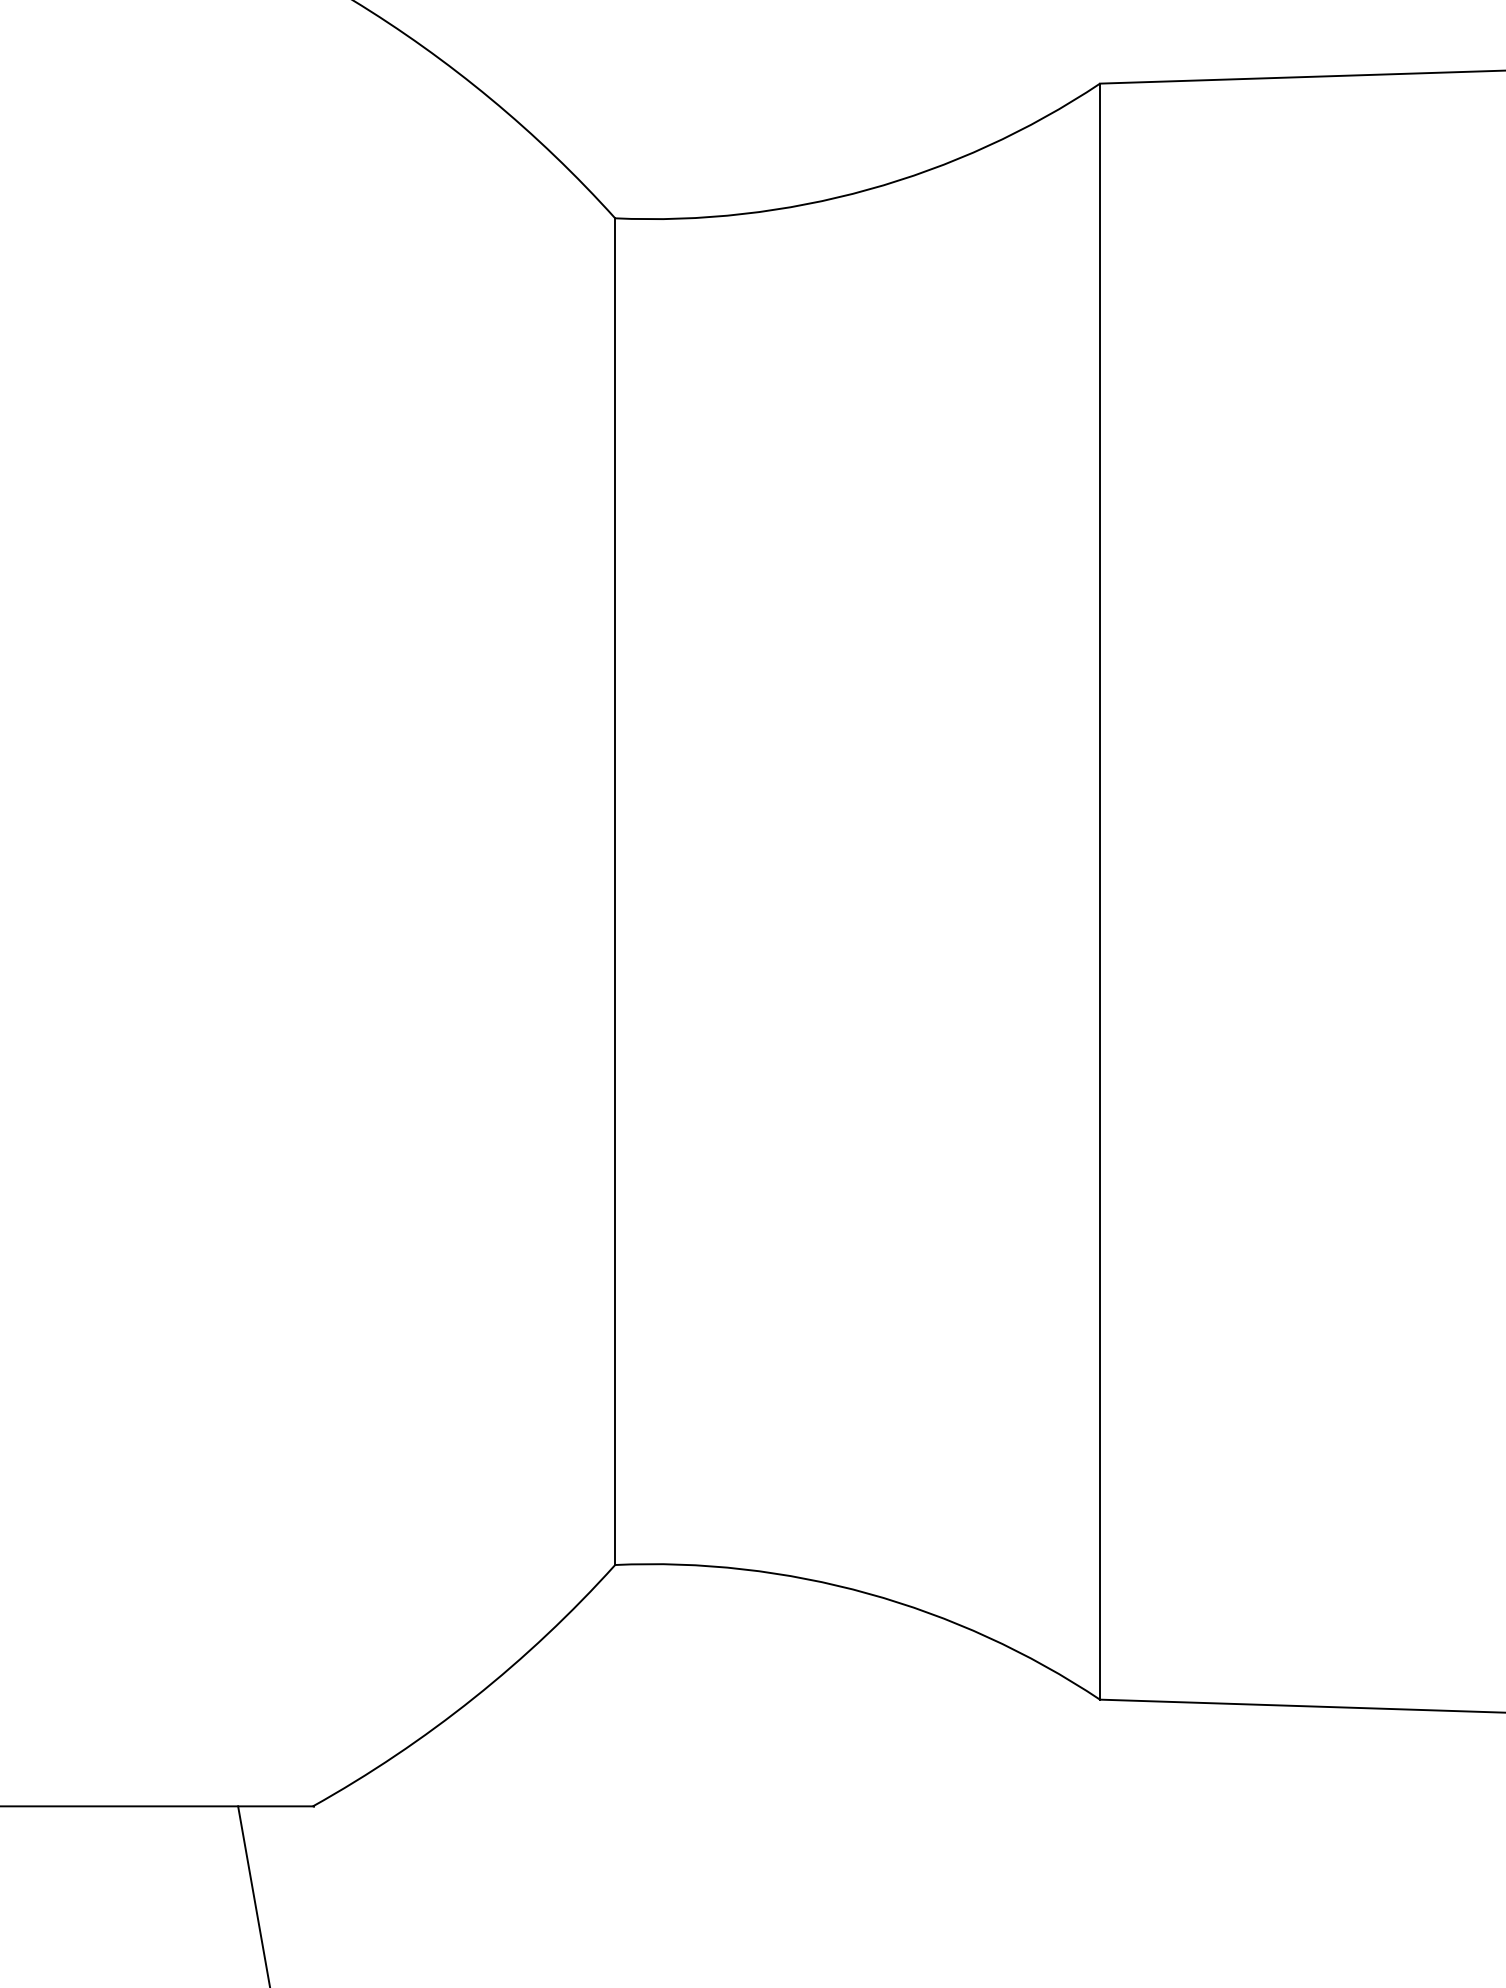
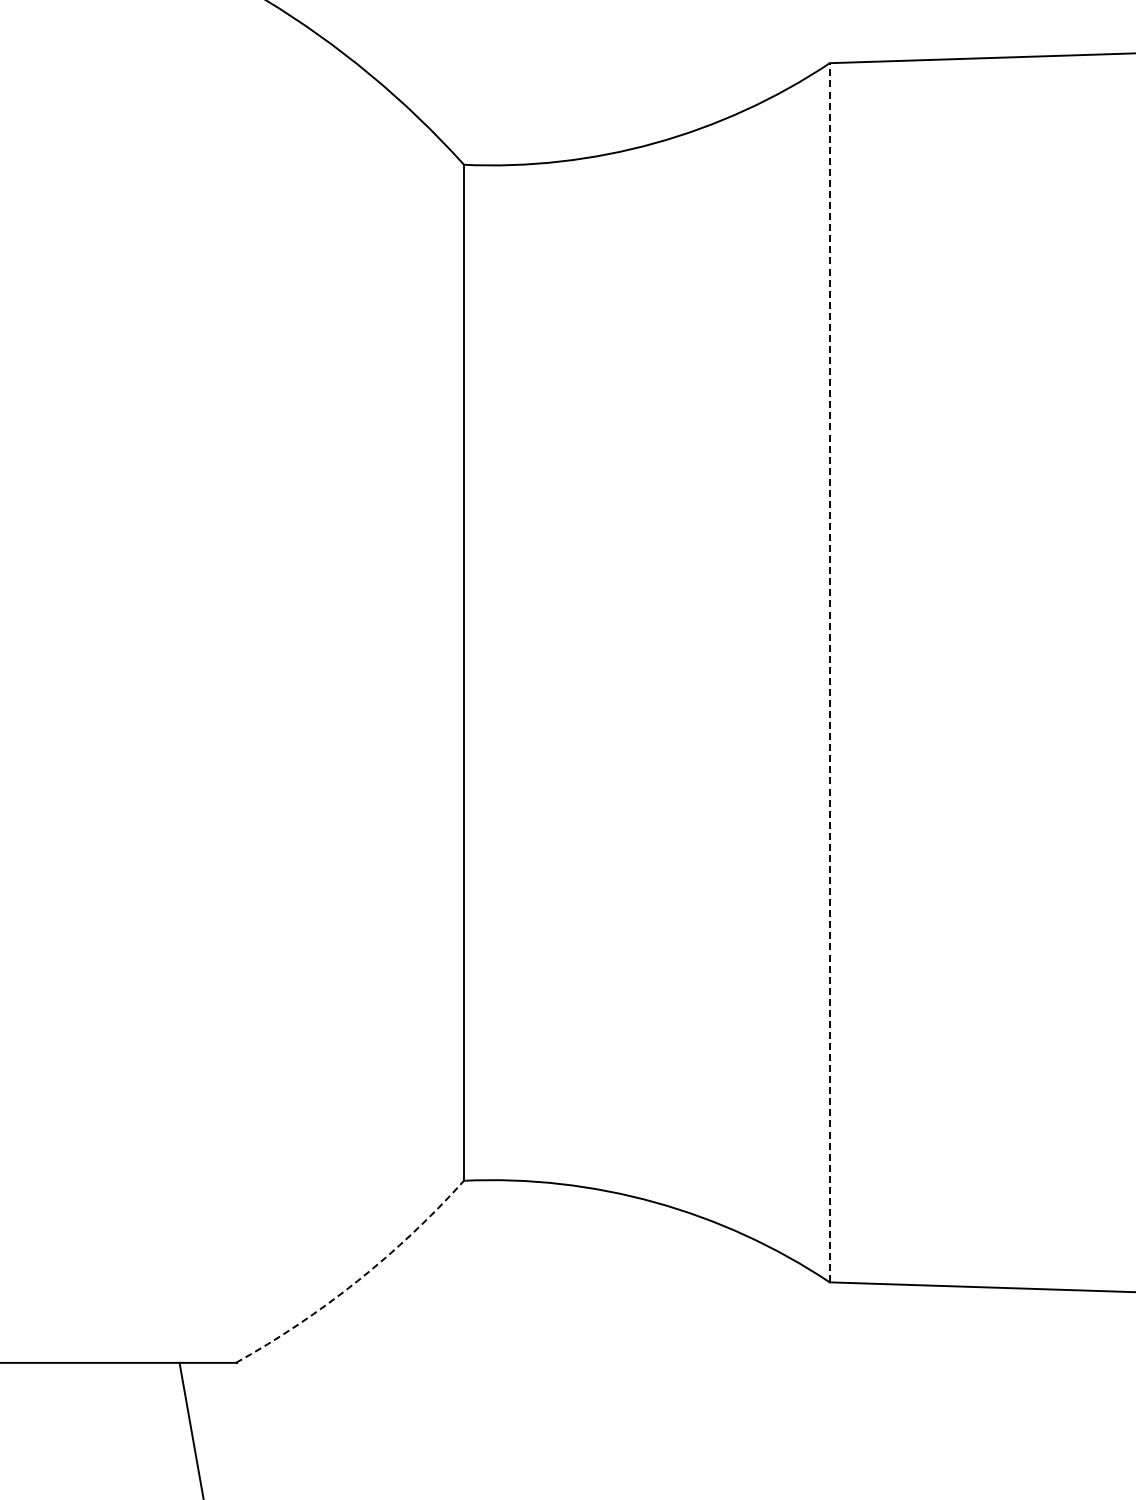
line: (1099, 891) -> (829, 672), solid -> dashed
arc: (473, 1698) -> (357, 1281), solid -> dashed

